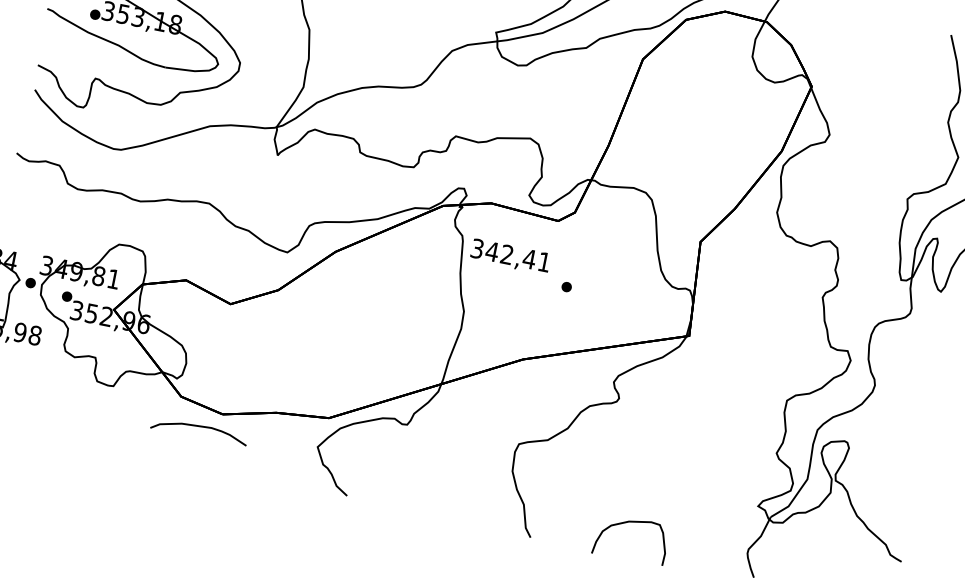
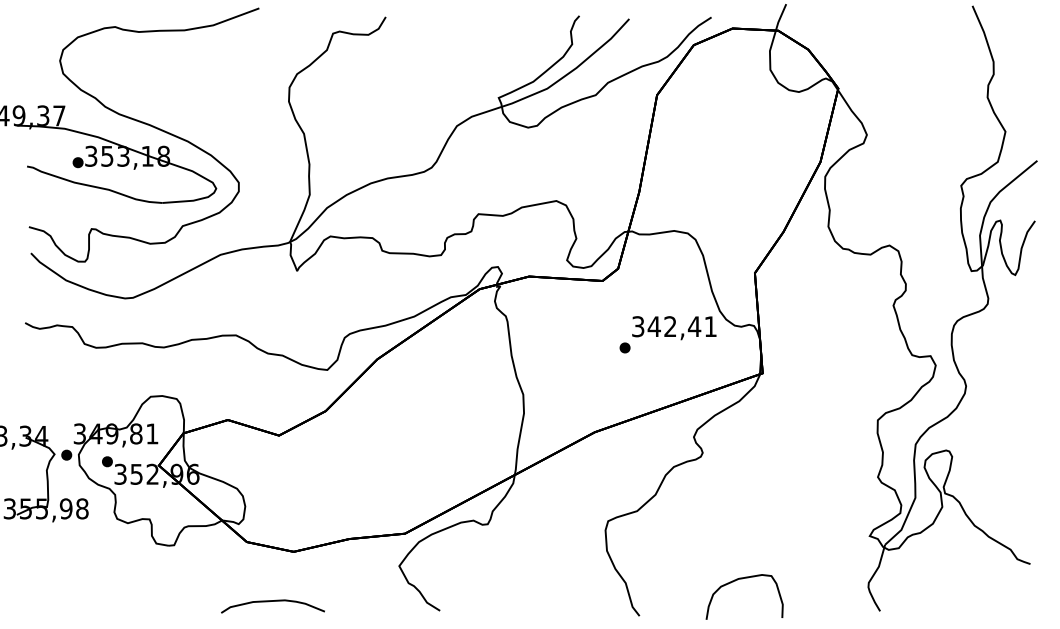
text: (510, 257) -> (674, 328), moved
curve: (199, 426) -> (272, 601), moved

